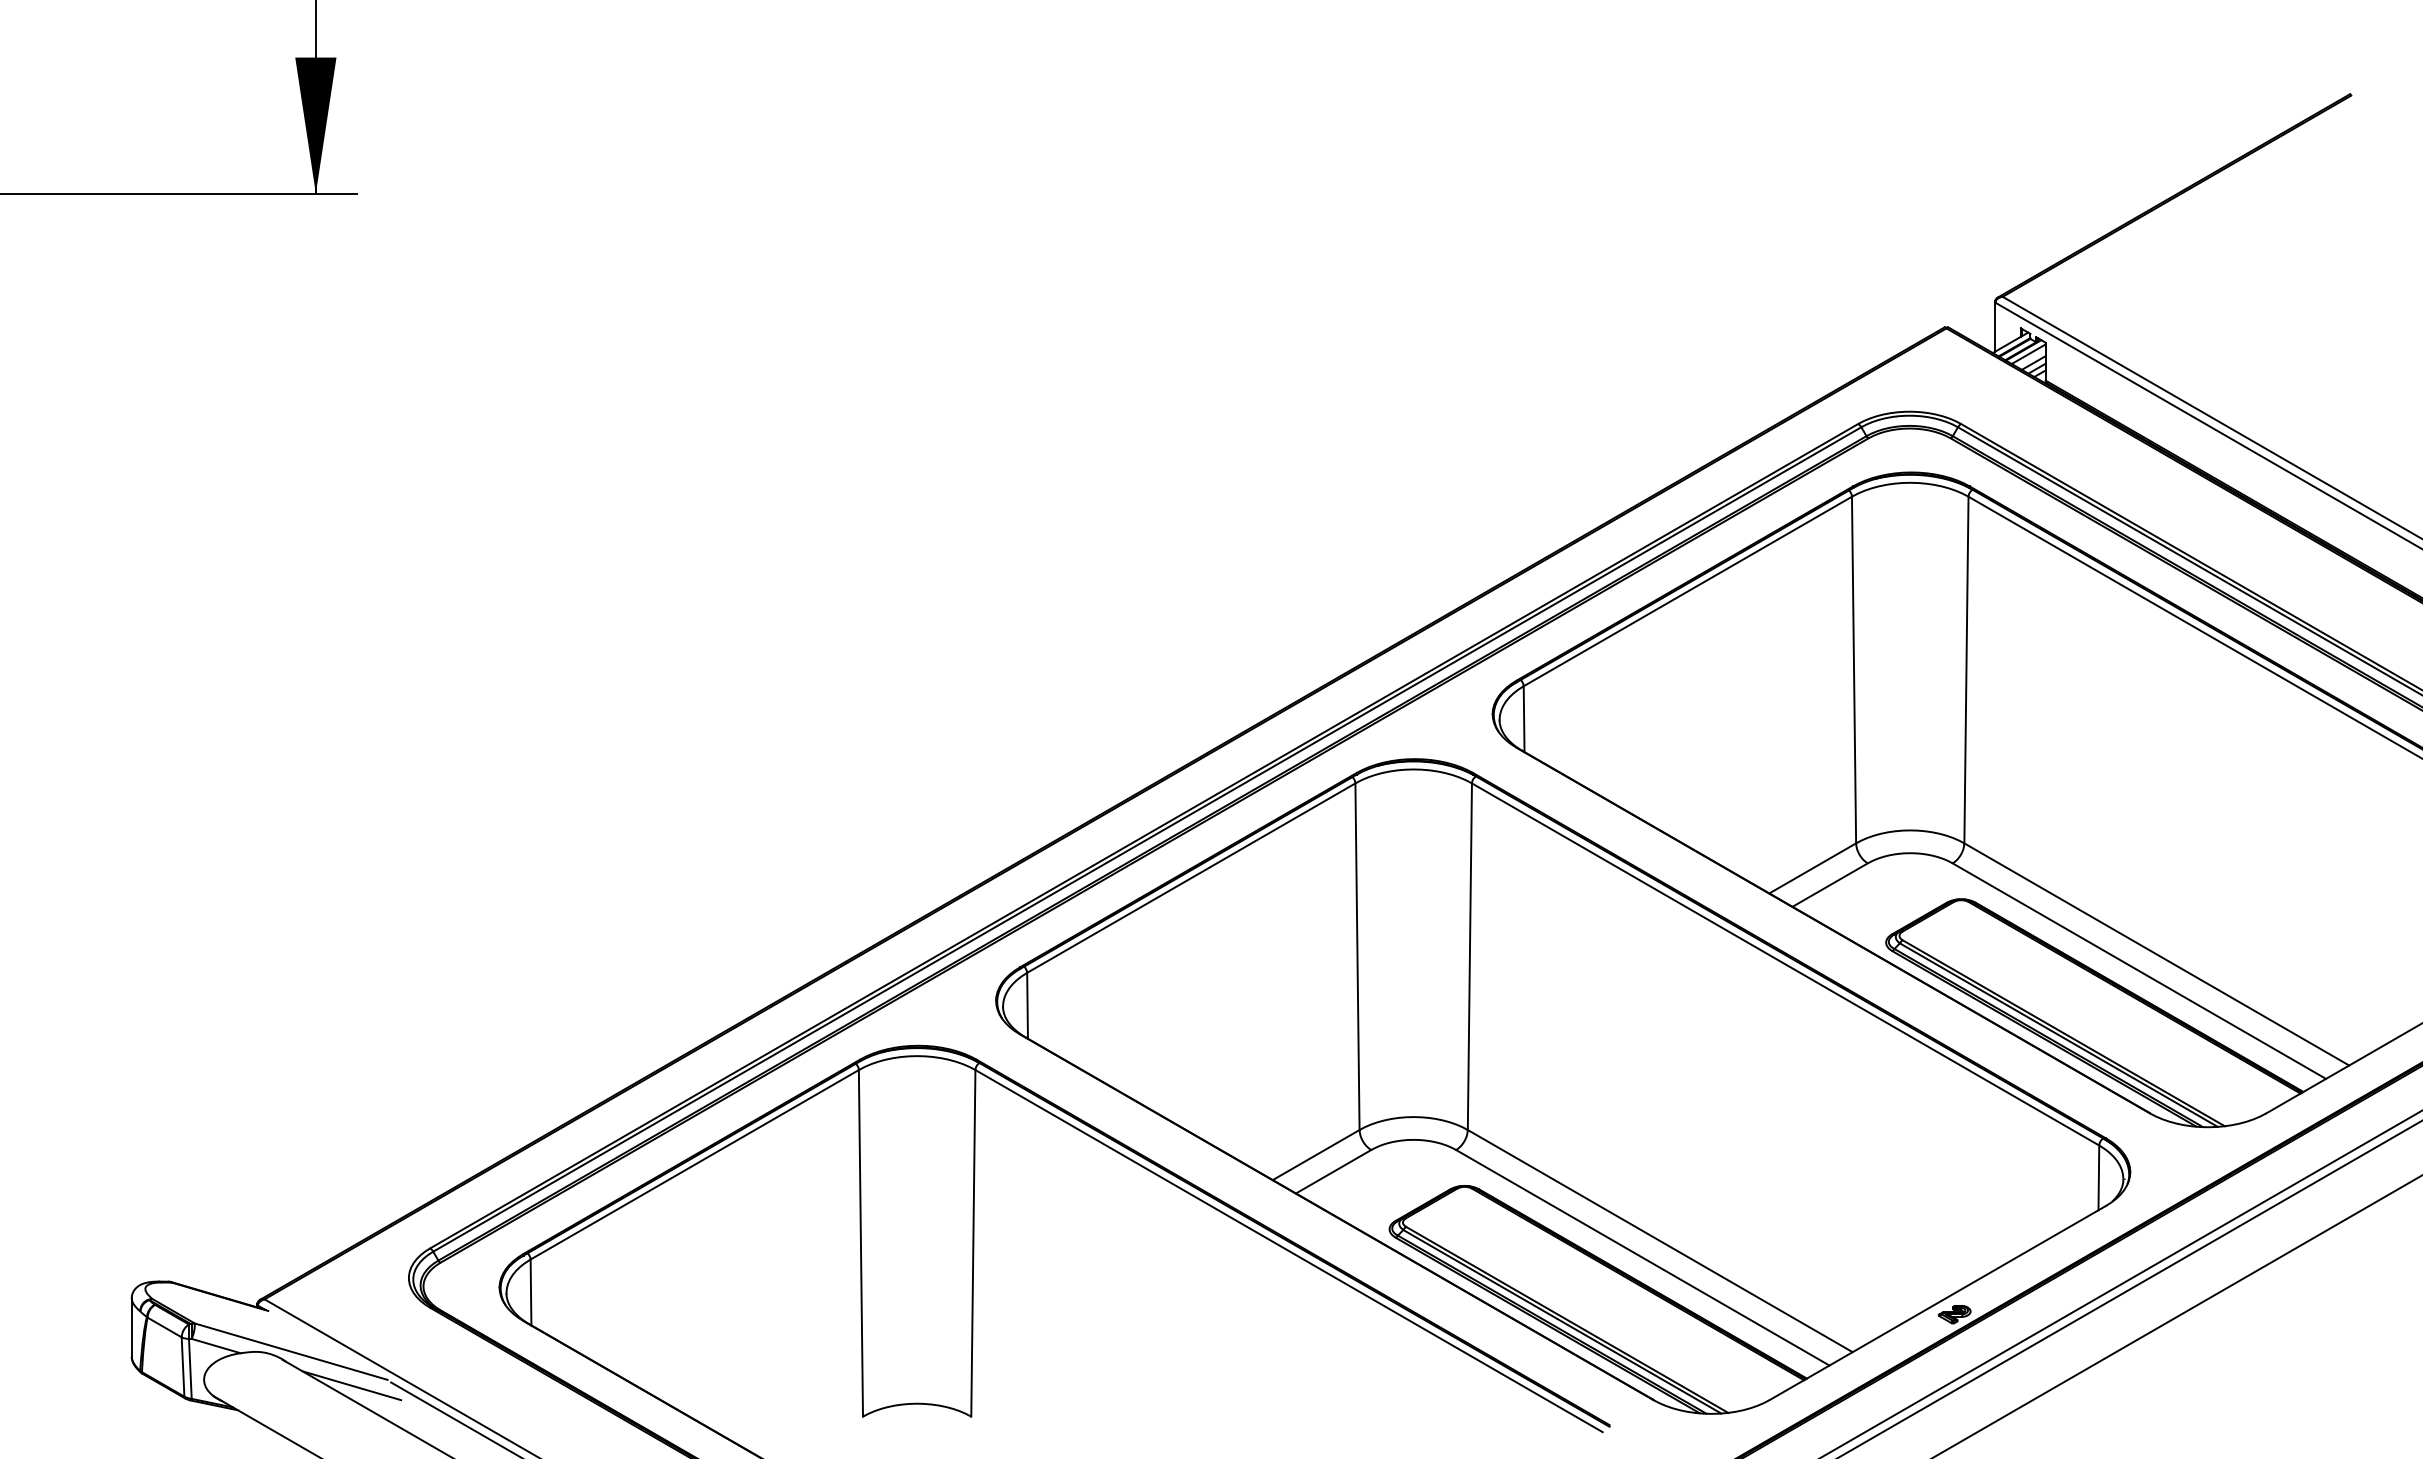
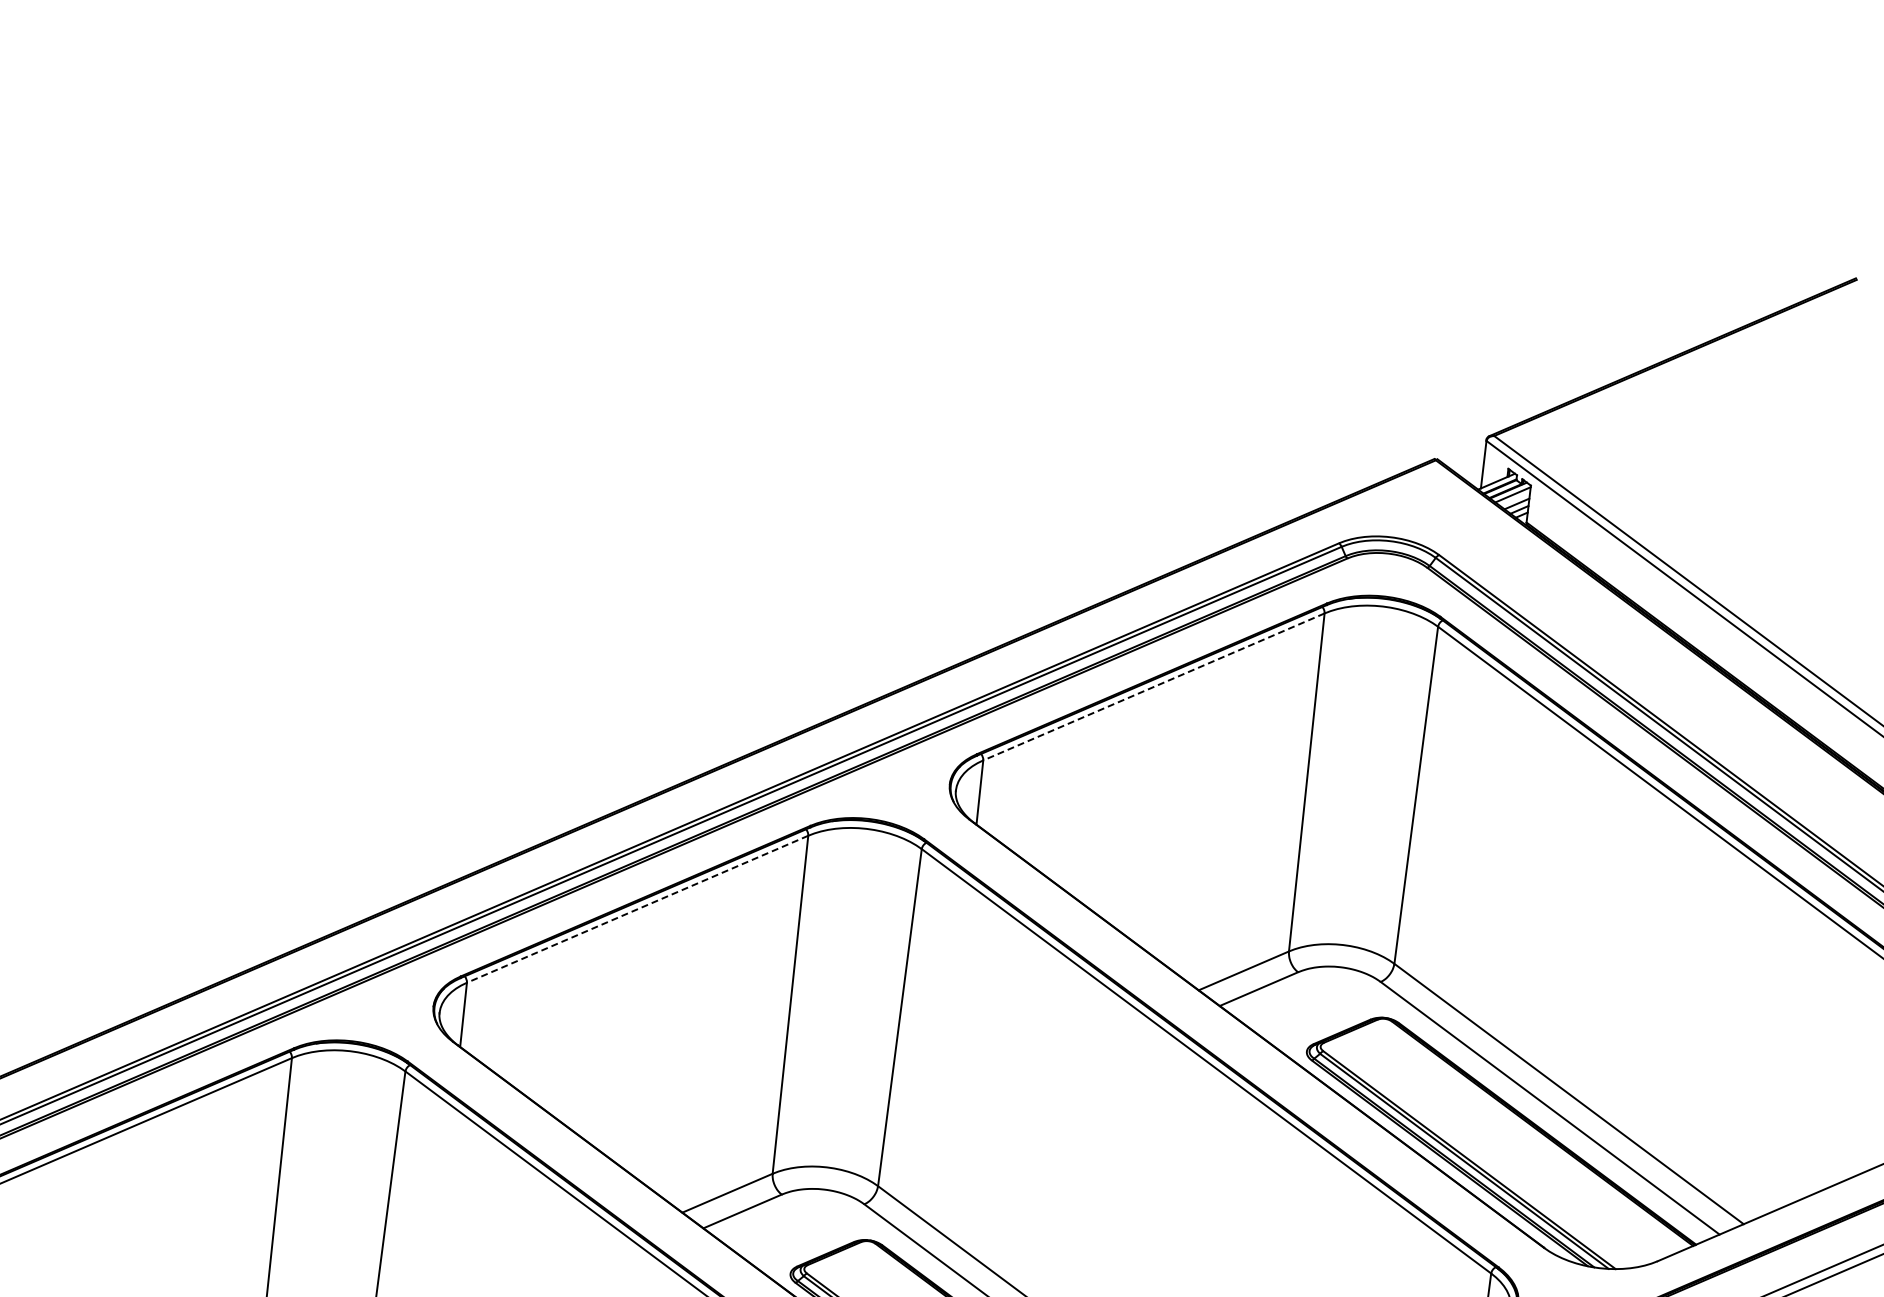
line: (1687, 591) -> (1153, 686), solid -> dashed
line: (1191, 878) -> (637, 909), solid -> dashed

